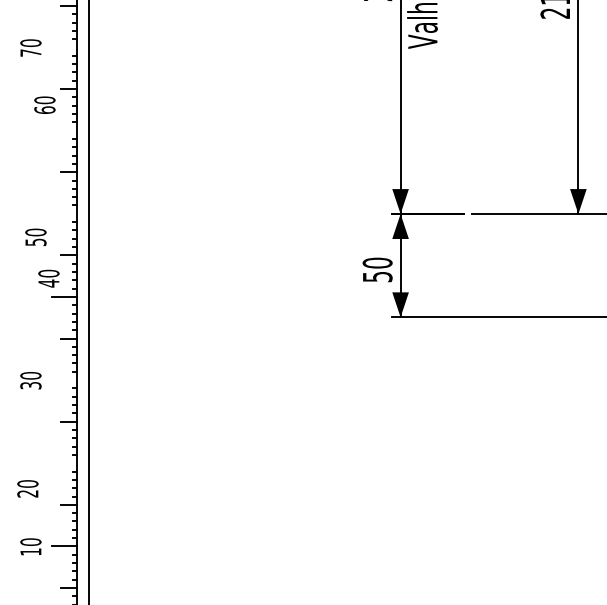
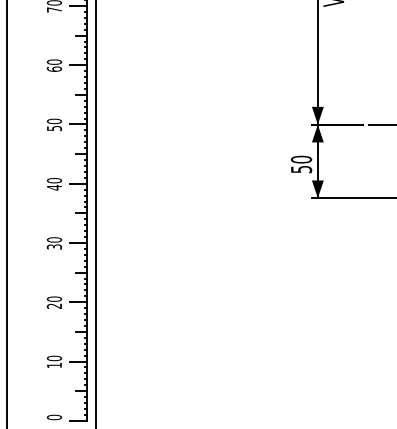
line: (64, 47) -> (78, 6), added
text: (44, 104) -> (54, 65), moved
line: (64, 130) -> (78, 65), added
line: (64, 213) -> (78, 124), added
text: (35, 237) -> (54, 125), moved
text: (48, 278) -> (54, 184), moved
line: (64, 380) -> (78, 243), added
line: (64, 463) -> (78, 302), added
text: (27, 488) -> (54, 302), moved

